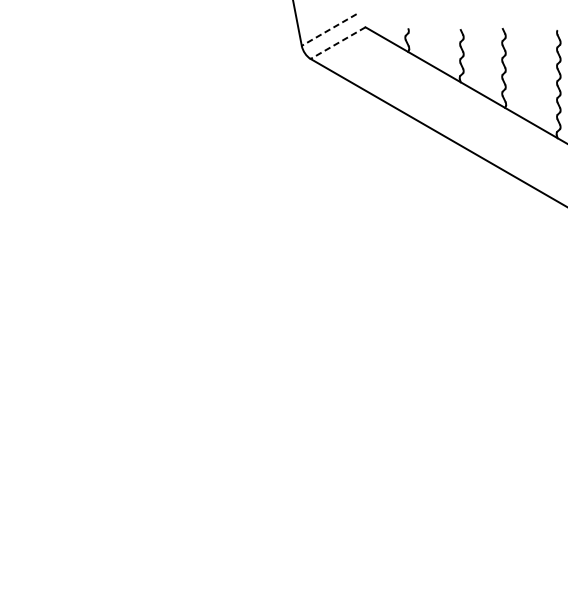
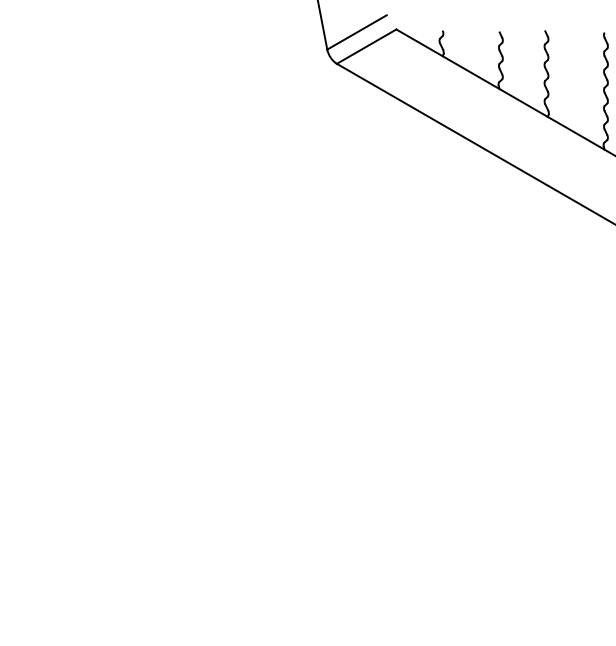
line: (328, 30) -> (356, 32), dashed -> solid
line: (337, 42) -> (366, 46), dashed -> solid

